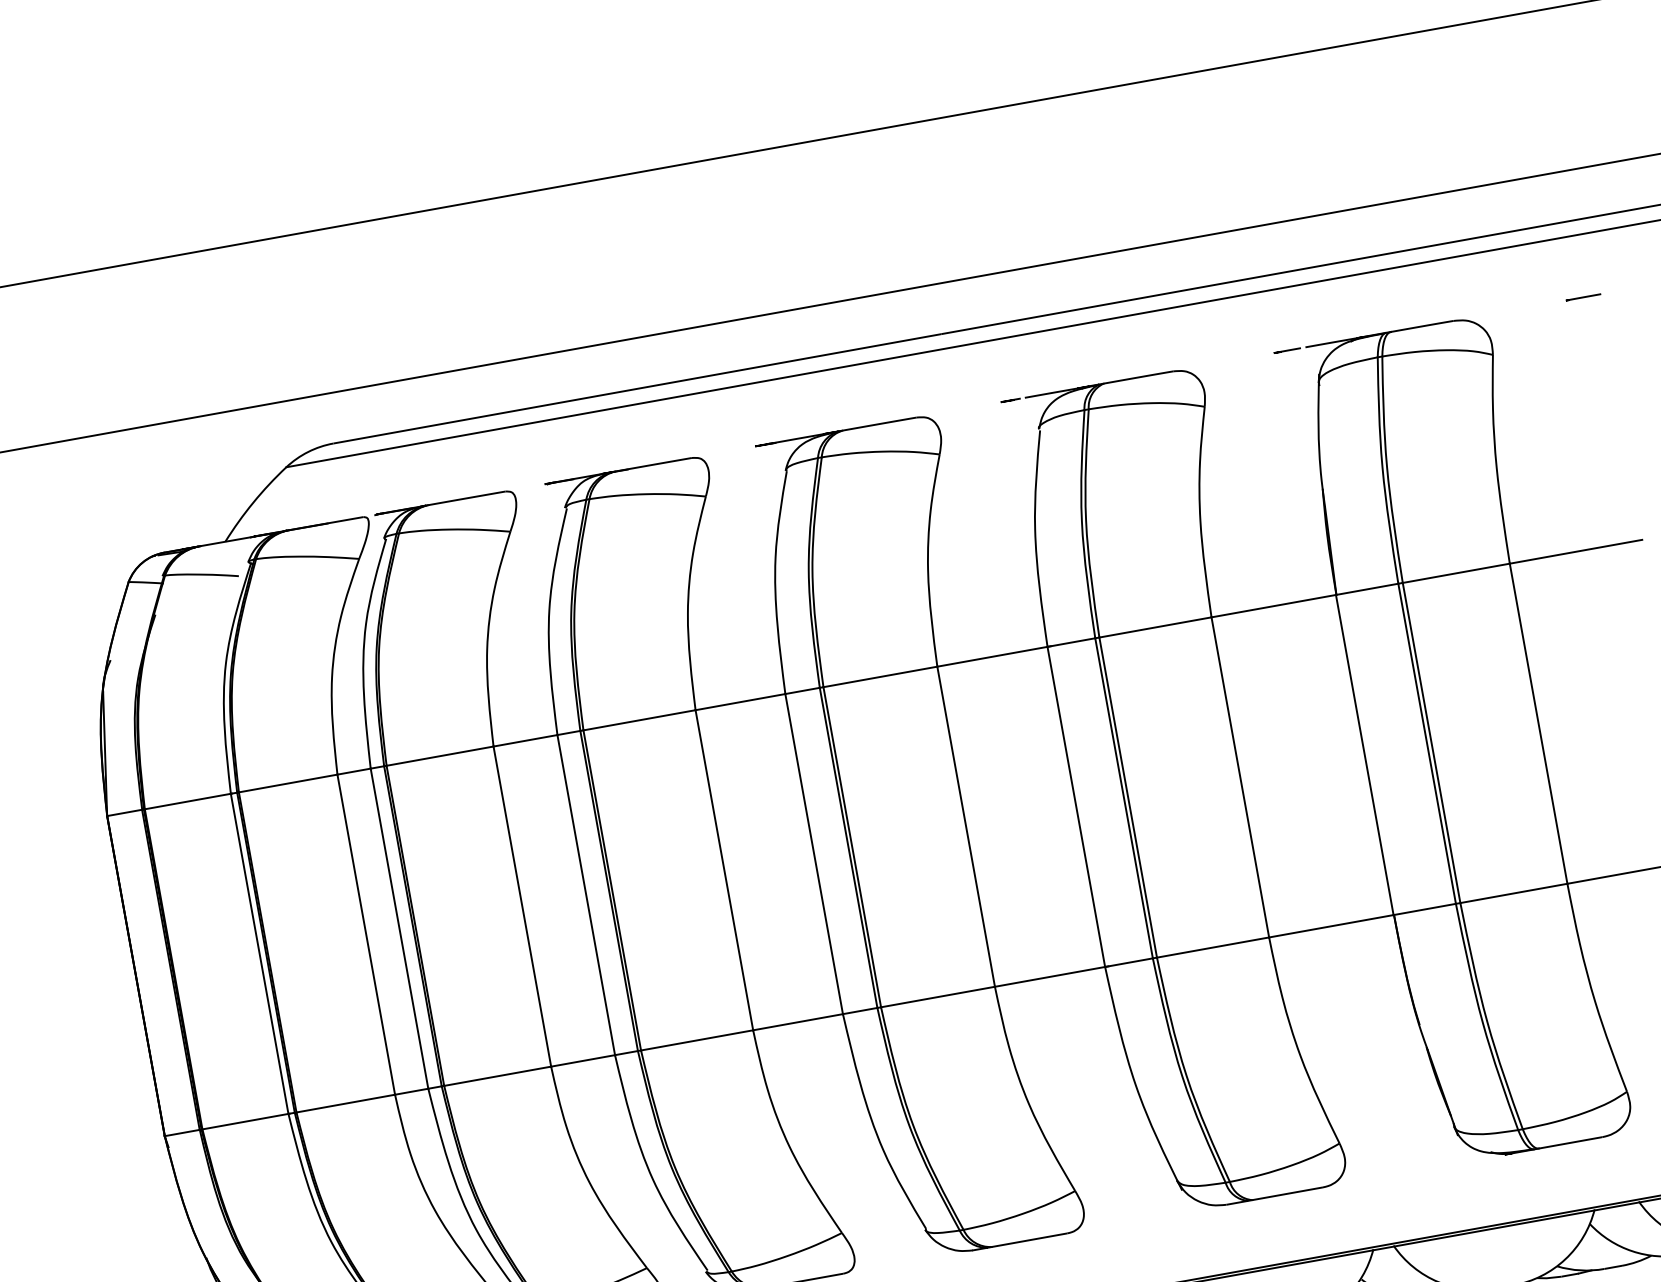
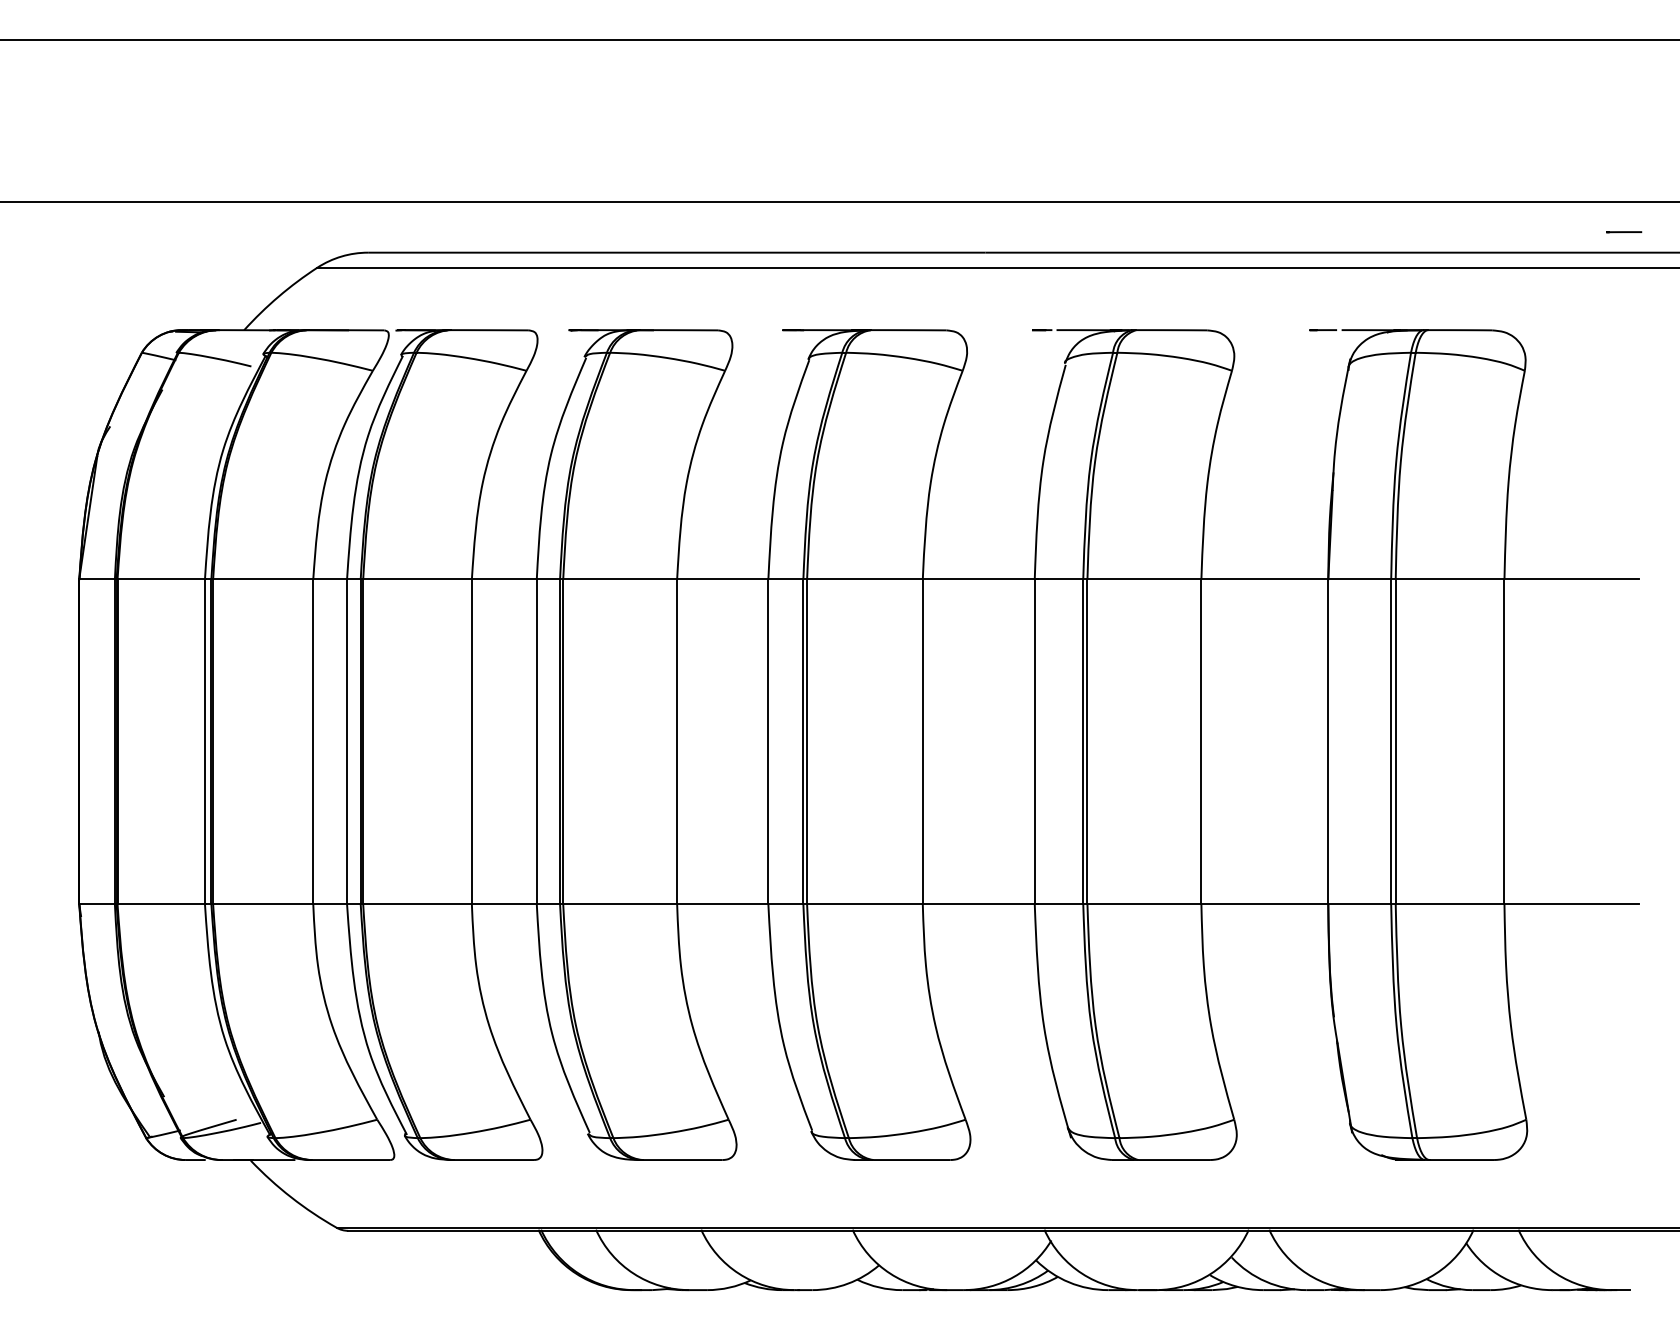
line: (1583, 297) -> (1624, 232), moved

